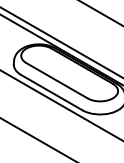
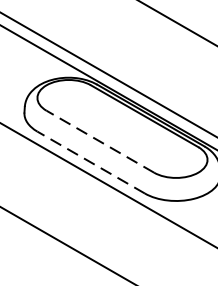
line: (56, 80) -> (99, 141), solid -> dashed
line: (51, 92) -> (90, 162), solid -> dashed

